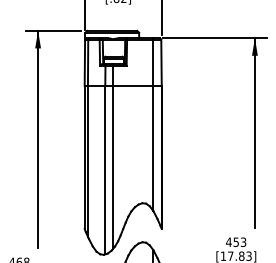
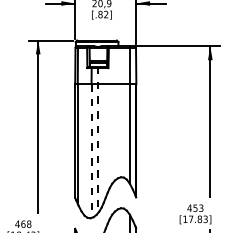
line: (112, 156) -> (97, 140), solid -> dashed
line: (105, 170) -> (91, 151), solid -> dashed

